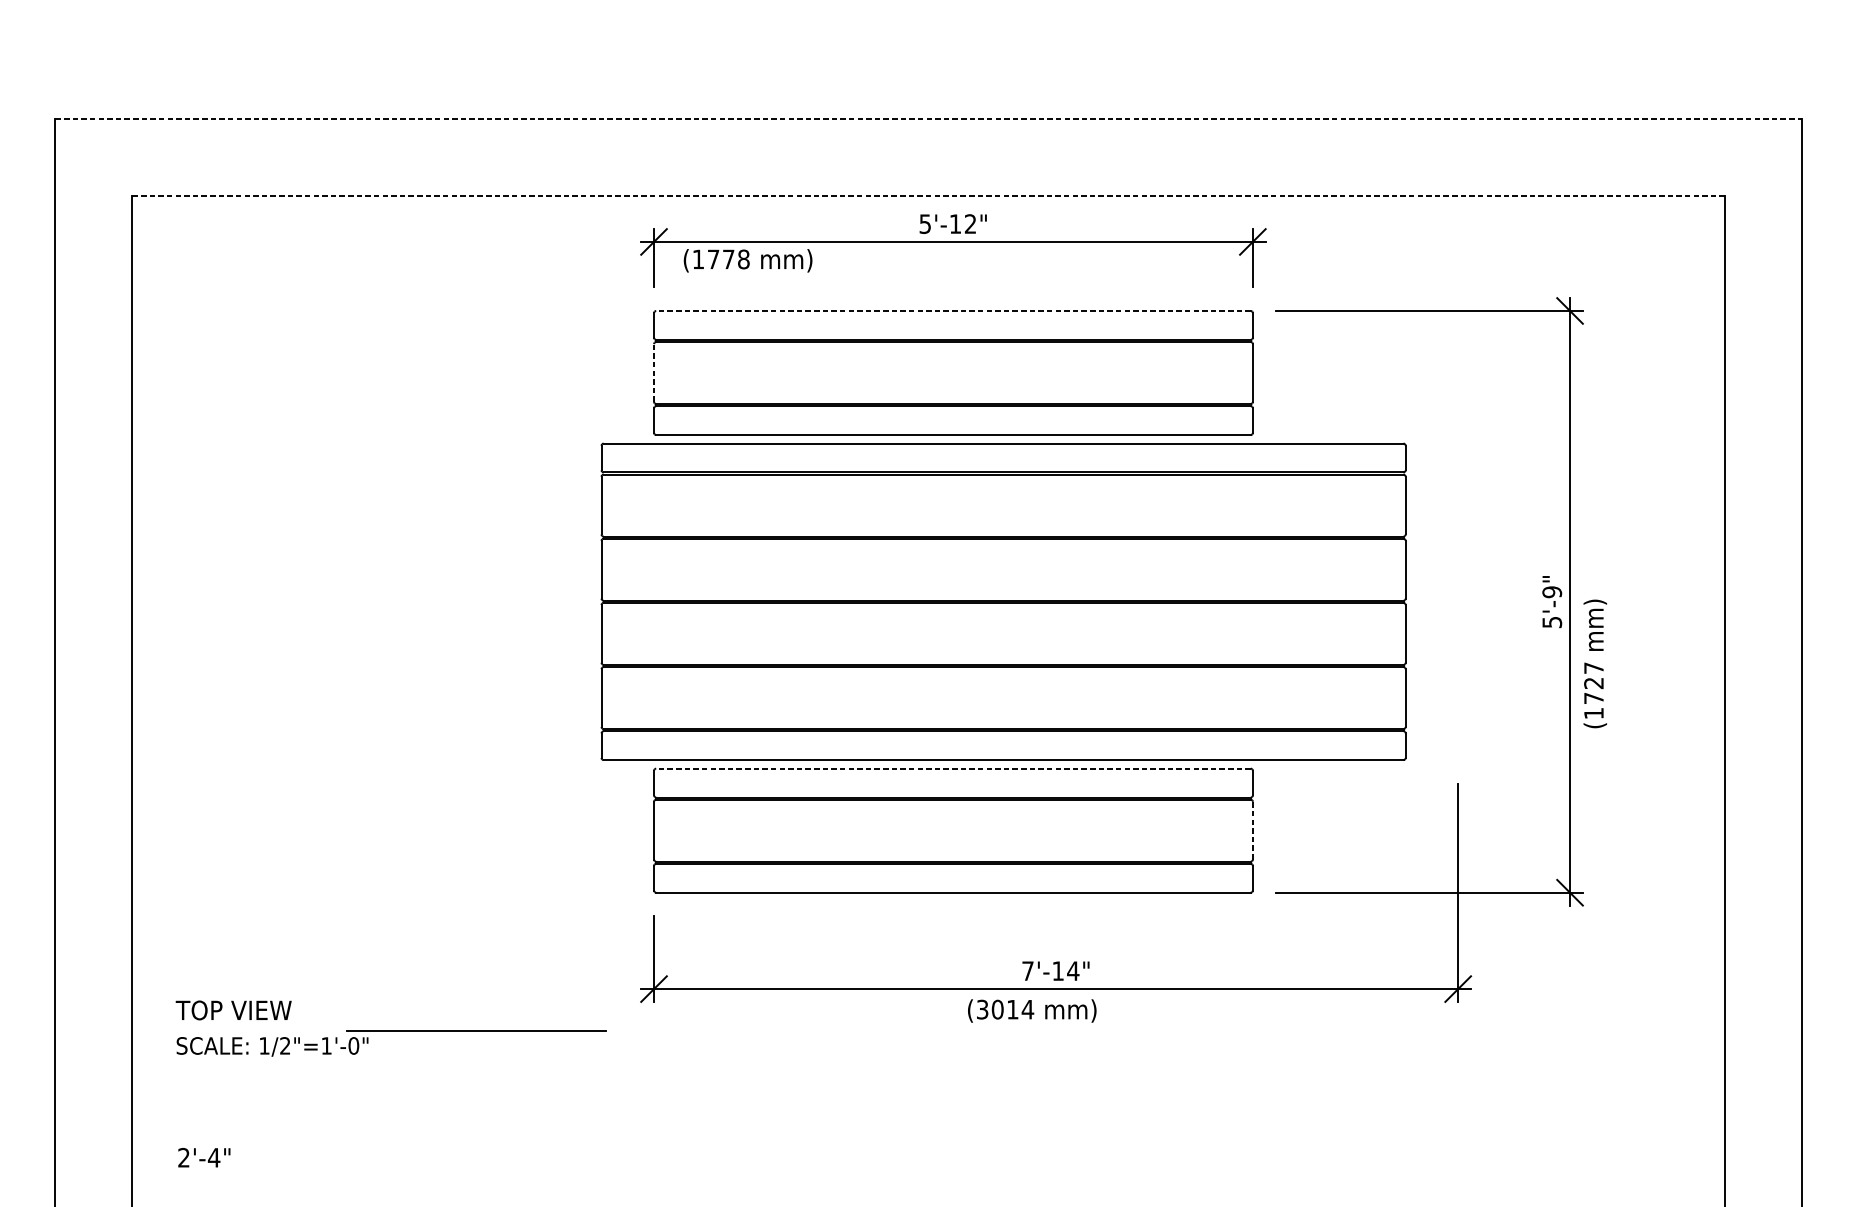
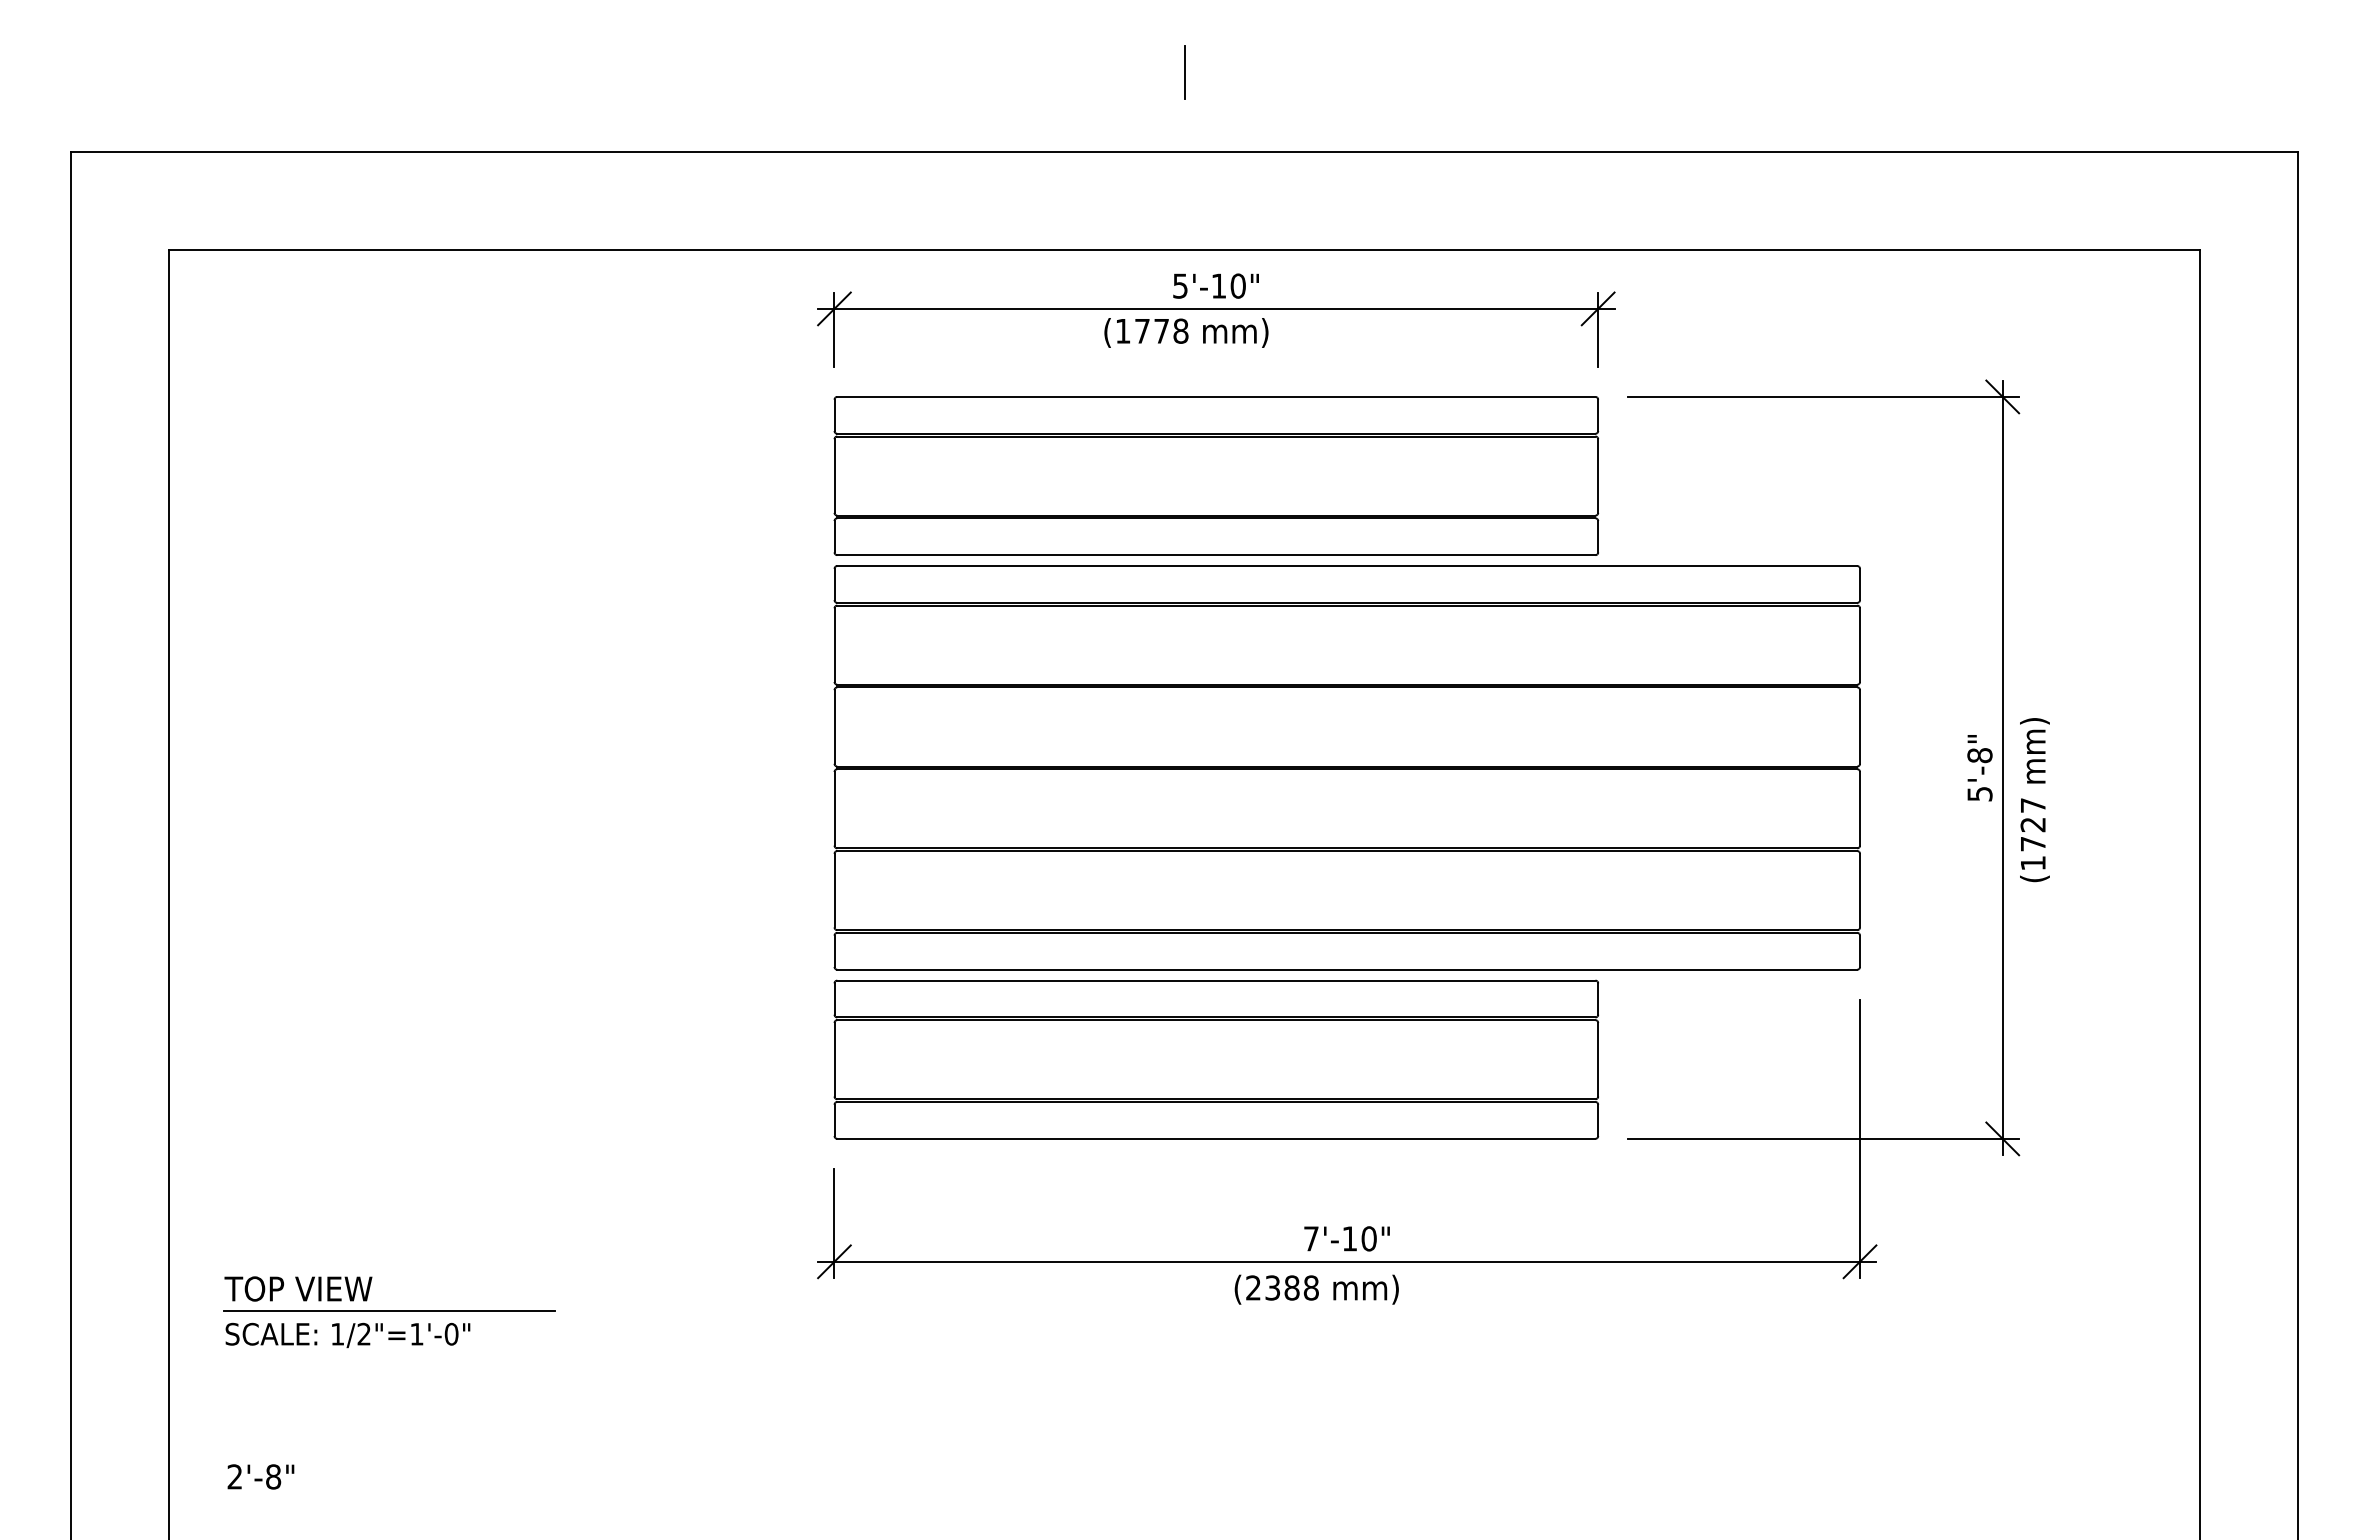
line: (928, 56) -> (1184, 72), added
line: (928, 119) -> (1184, 152), dashed -> solid
line: (928, 196) -> (1184, 250), dashed -> solid
text: (970, 223) -> (1237, 285), 5'-12" -> 5'-10"
text: (748, 260) -> (1186, 332), moved
line: (952, 310) -> (1215, 396), dashed -> solid
line: (654, 373) -> (834, 476), dashed -> solid
text: (1551, 592) -> (1979, 755), 5'-9" -> 5'-8"
part: (1002, 601) -> (1346, 767), moved
text: (1594, 664) -> (2034, 800), moved
line: (952, 768) -> (1215, 980), dashed -> solid
line: (1253, 830) -> (1598, 1059), dashed -> solid
text: (1073, 970) -> (1369, 1238), 7'-14" -> 7'-10"
text: (1005, 1009) -> (1282, 1287), (3014 -> (2388
line: (476, 1030) -> (389, 1310), moved
text: (214, 1157) -> (273, 1476), 2'-4" -> 2'-8"

